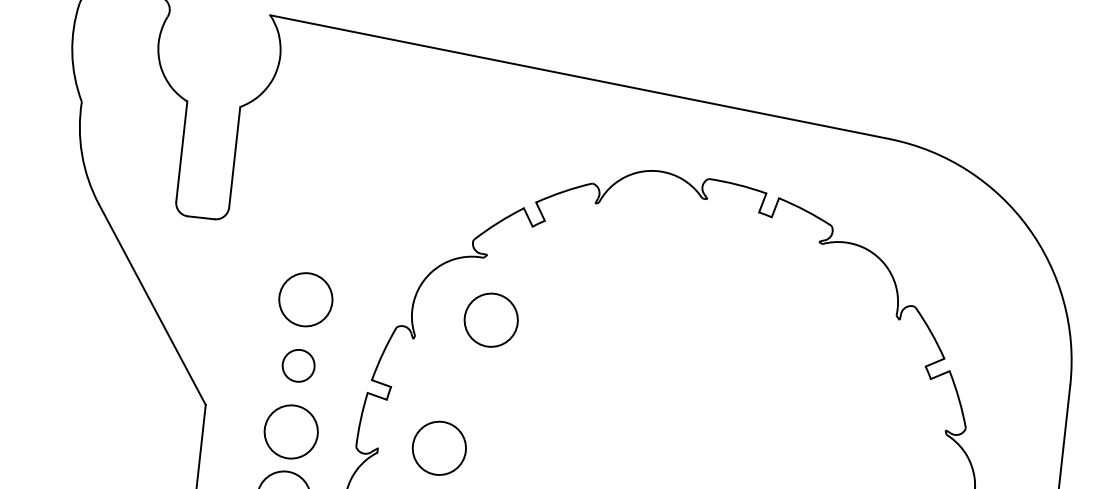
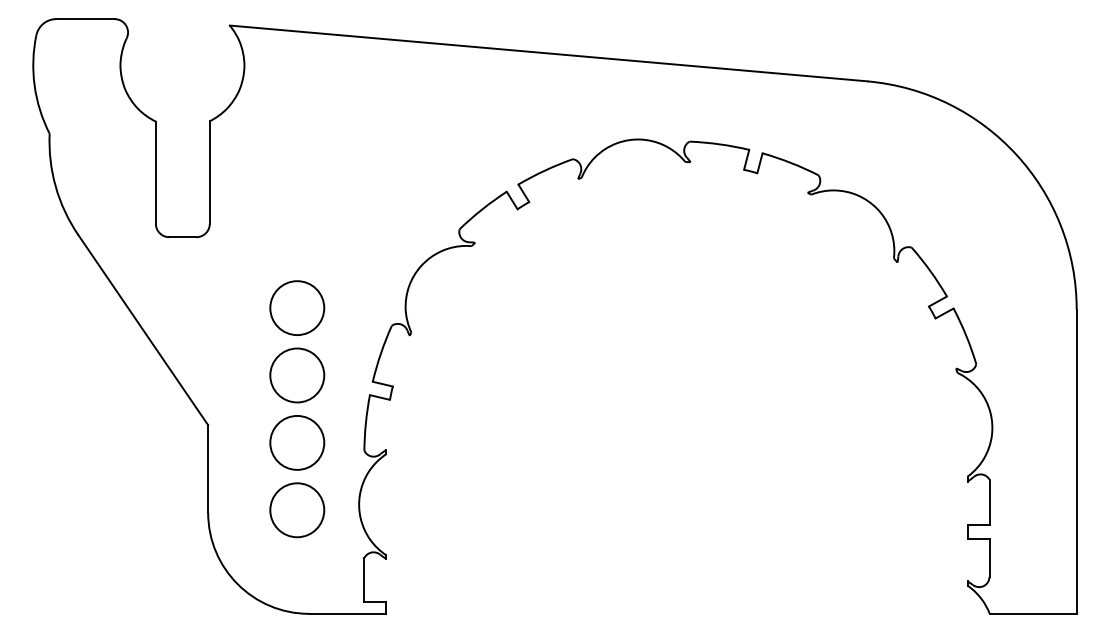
circle: (491, 319) -> (486, 307), removed
circle: (298, 365) -> (297, 375), size x1.67
circle: (439, 447) -> (448, 442), removed

